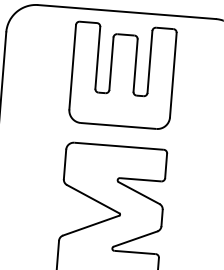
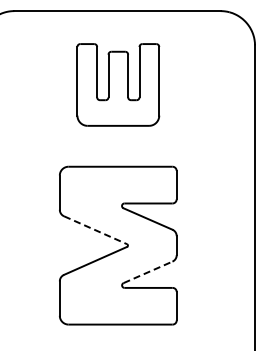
part: (122, 75) -> (118, 84), size x0.7
line: (94, 199) -> (96, 230), solid -> dashed
line: (135, 239) -> (148, 272), solid -> dashed

